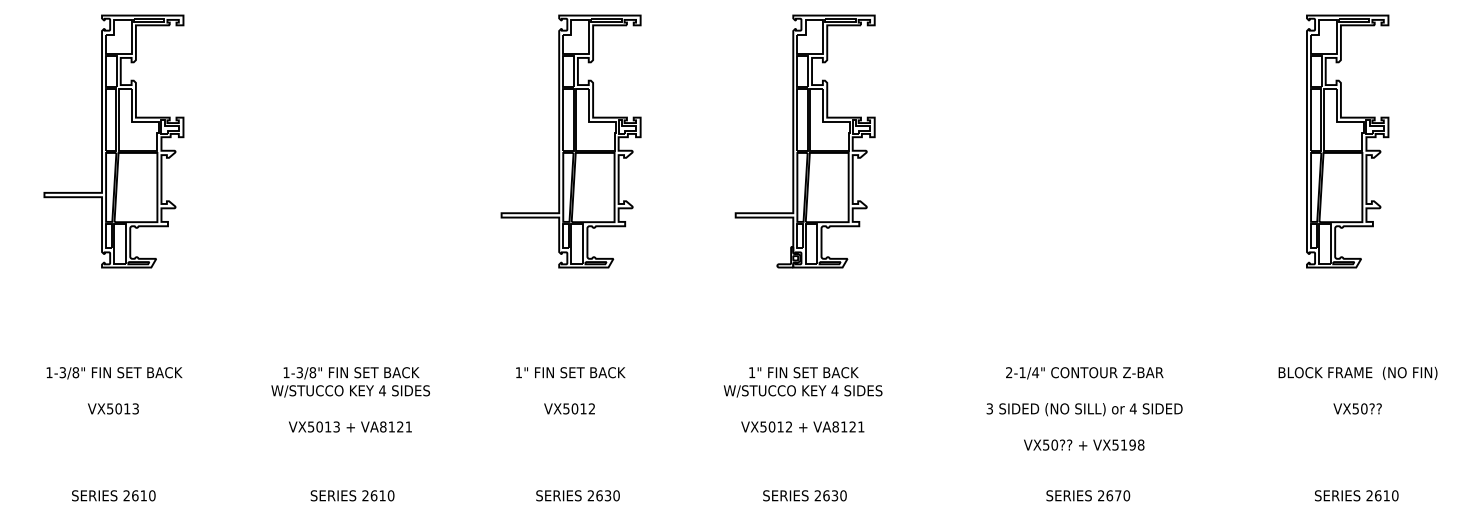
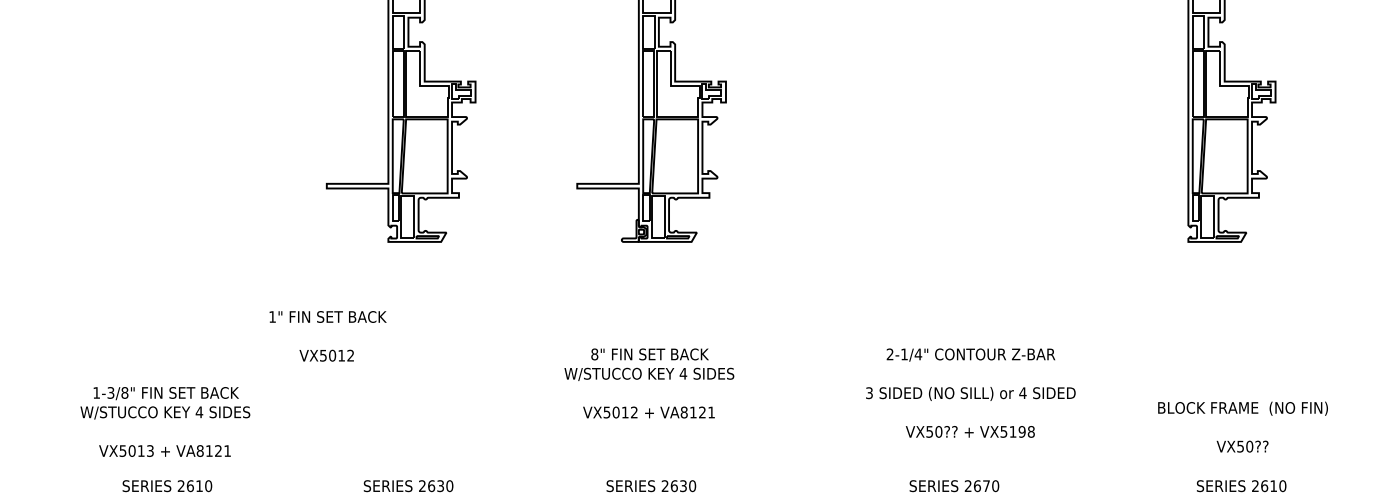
text: (751, 372) -> (594, 354), 1" -> 8"
text: (570, 390) -> (327, 336), moved
text: (1357, 390) -> (1242, 426), moved
text: (350, 399) -> (165, 421), moved
text: (1084, 408) -> (970, 392), moved

